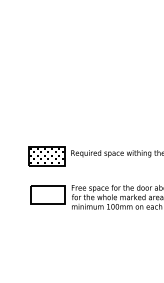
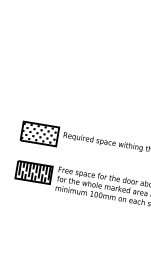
hatch: (48, 194) -> (34, 171), added

